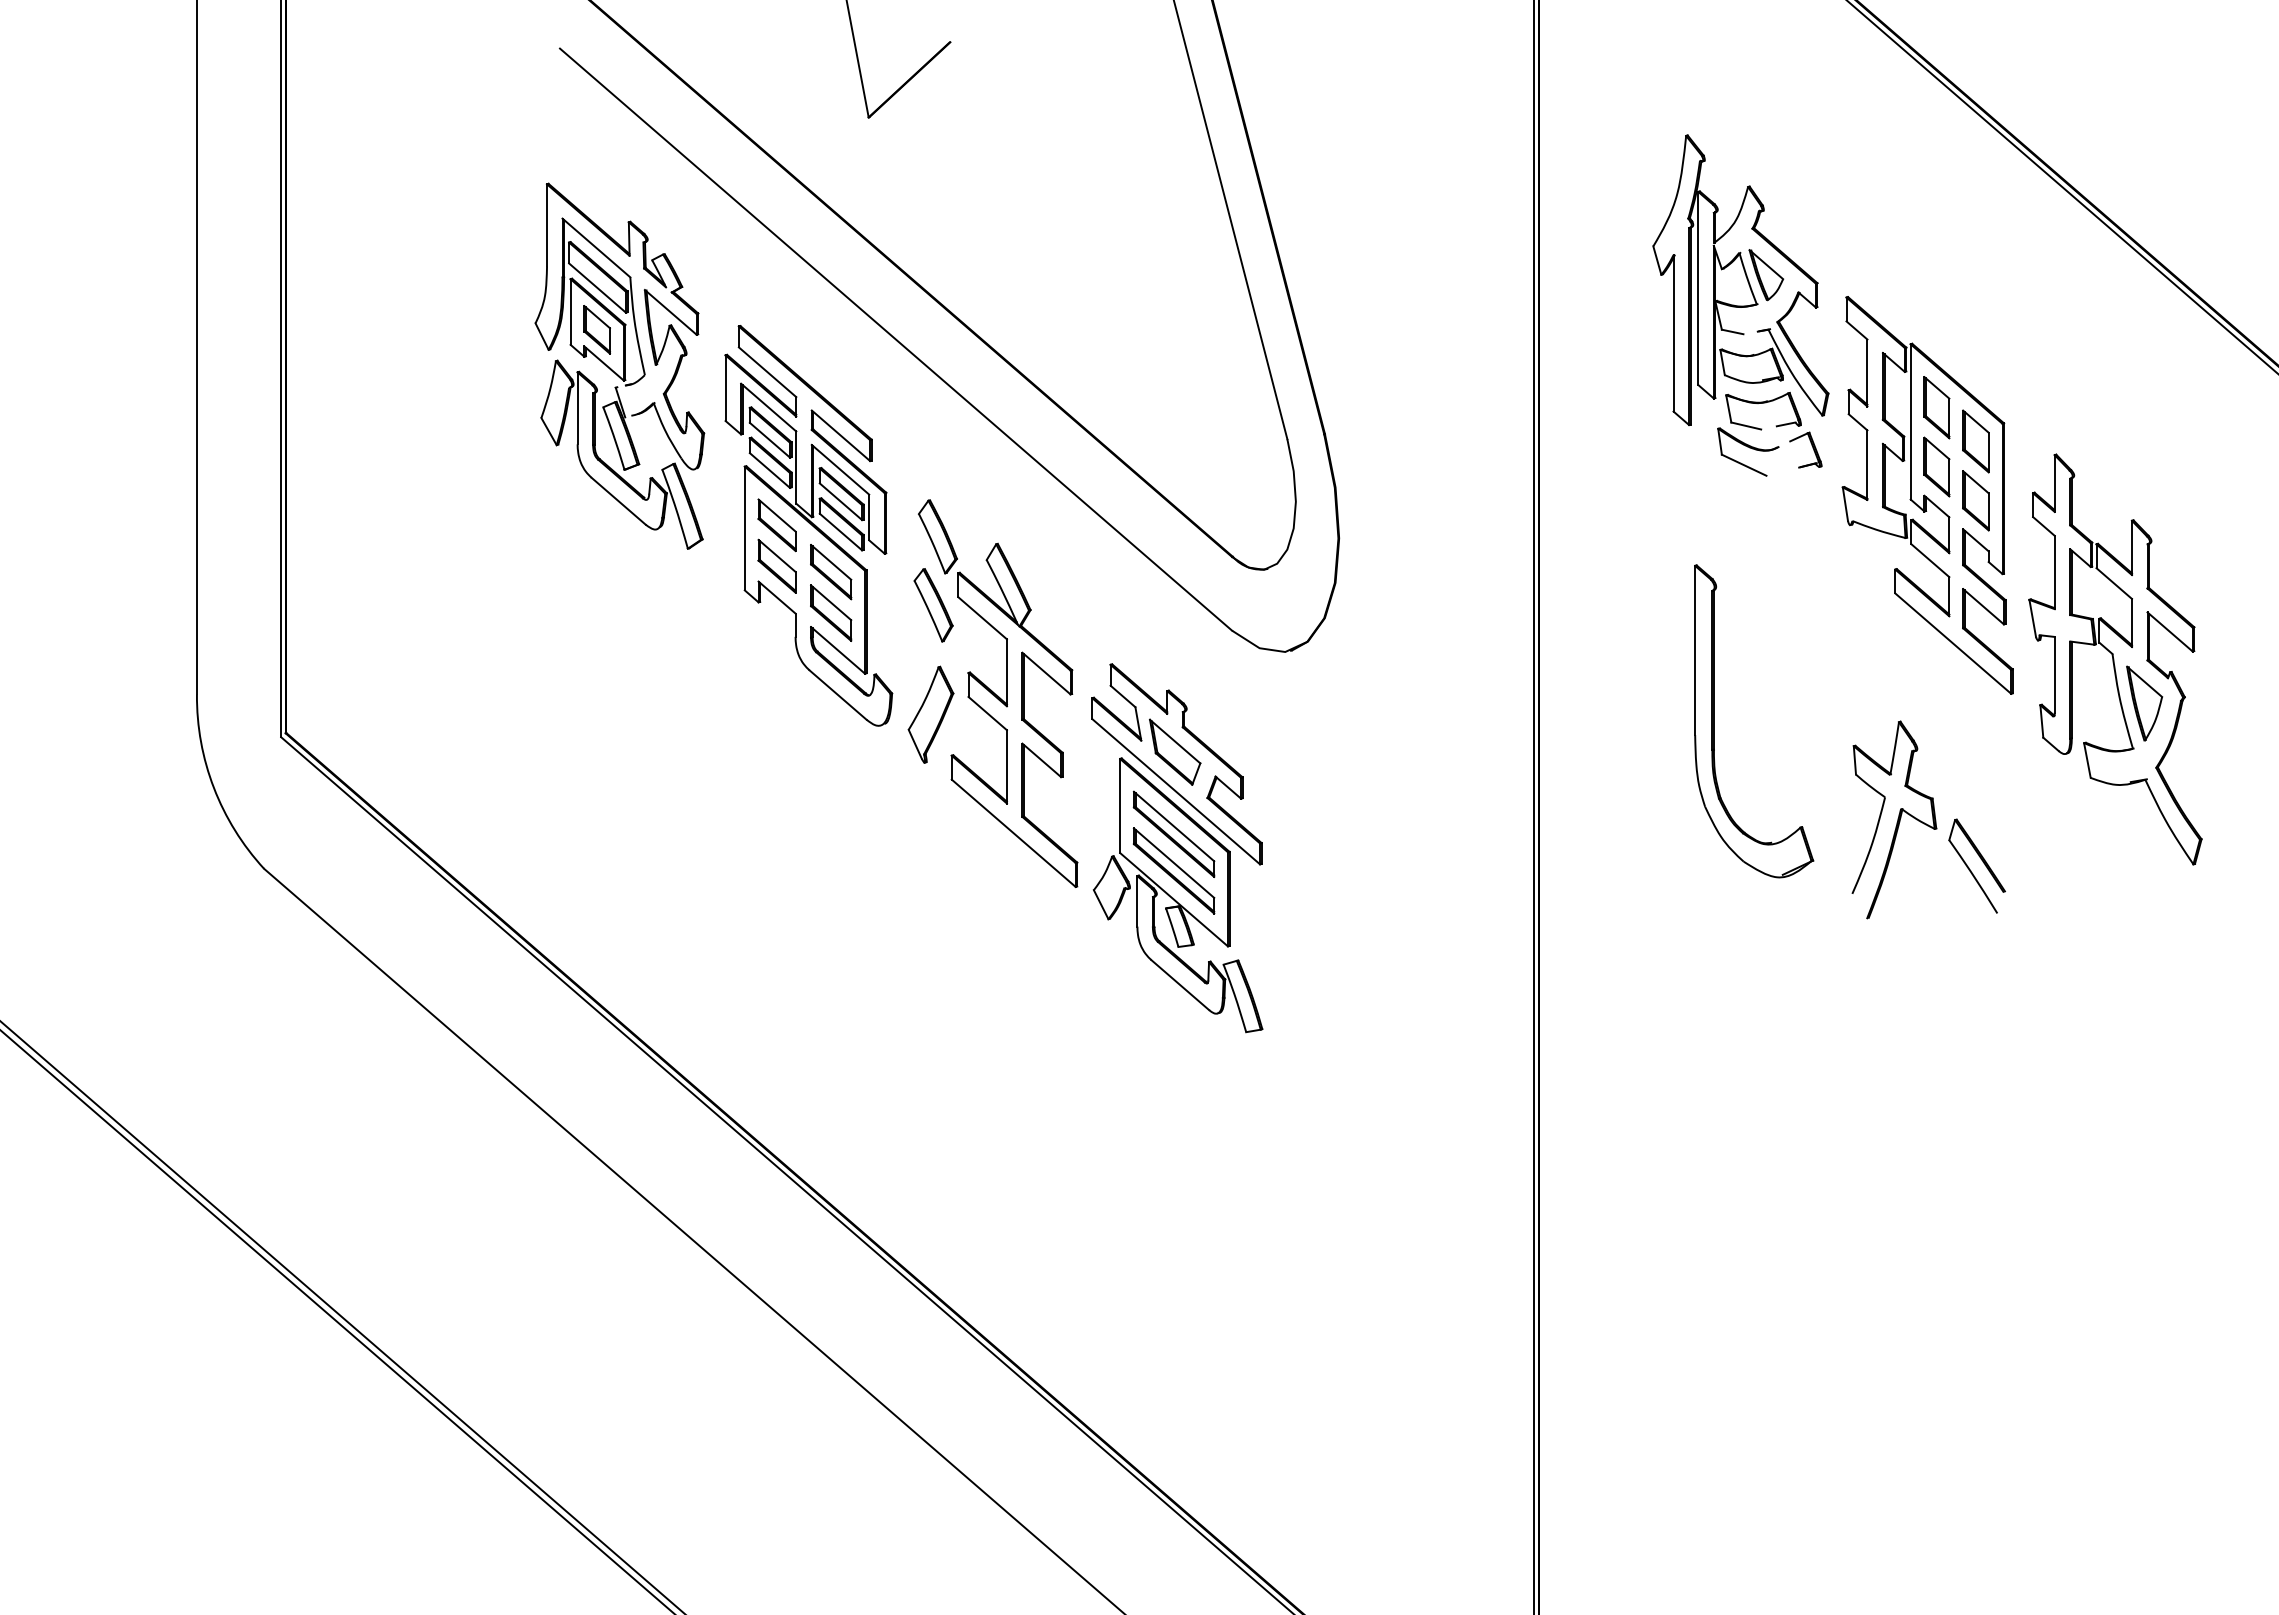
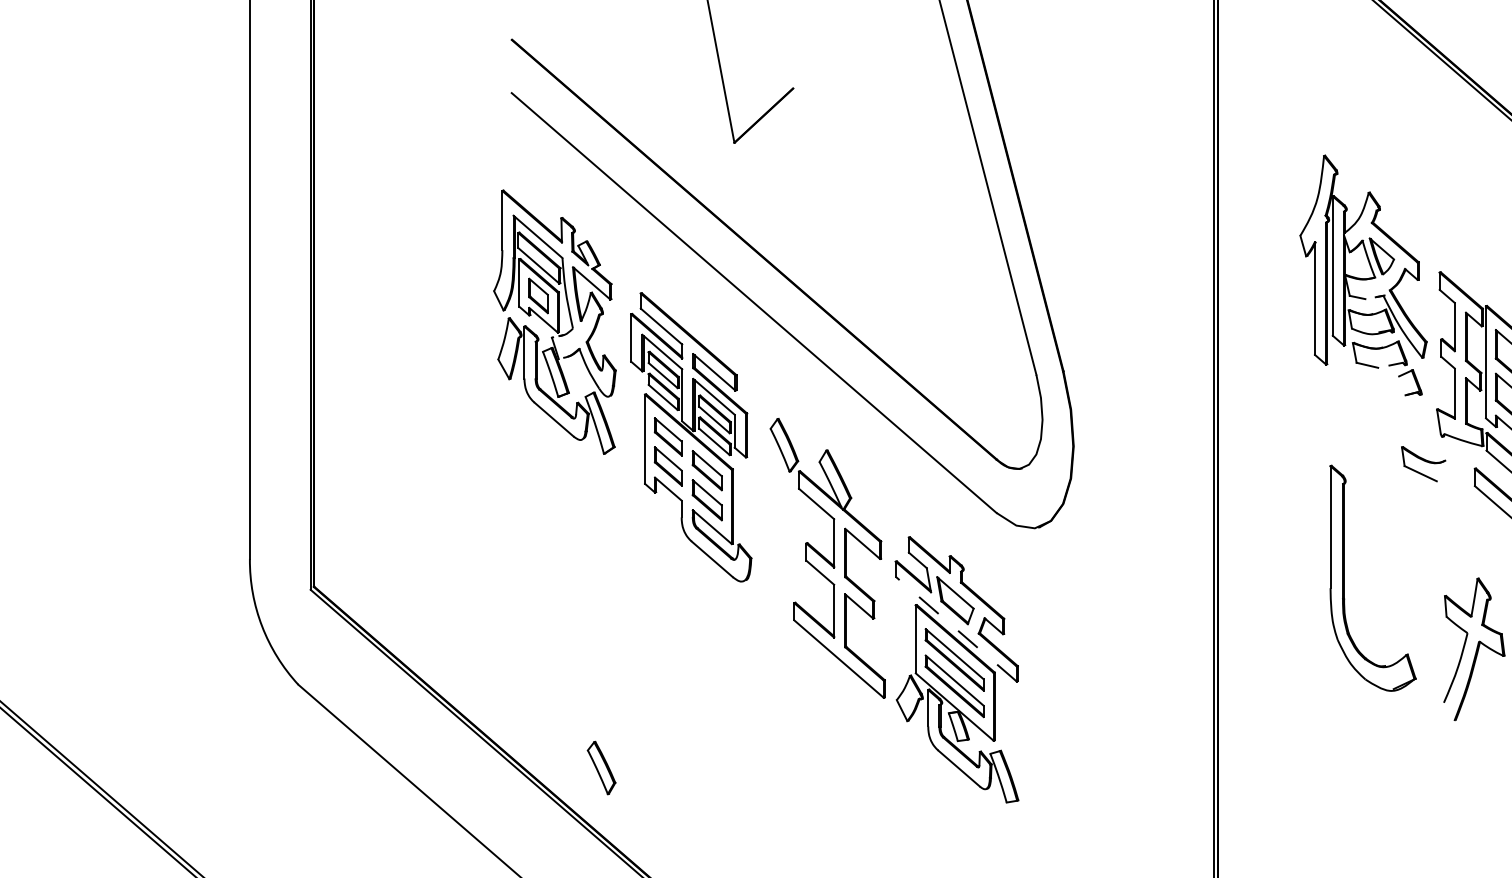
part: (1748, 451) -> (1423, 463), moved
part: (933, 605) -> (601, 768), moved
part: (930, 714) -> (779, 573), removed
line: (1176, 791) -> (956, 628), solid -> dashed

